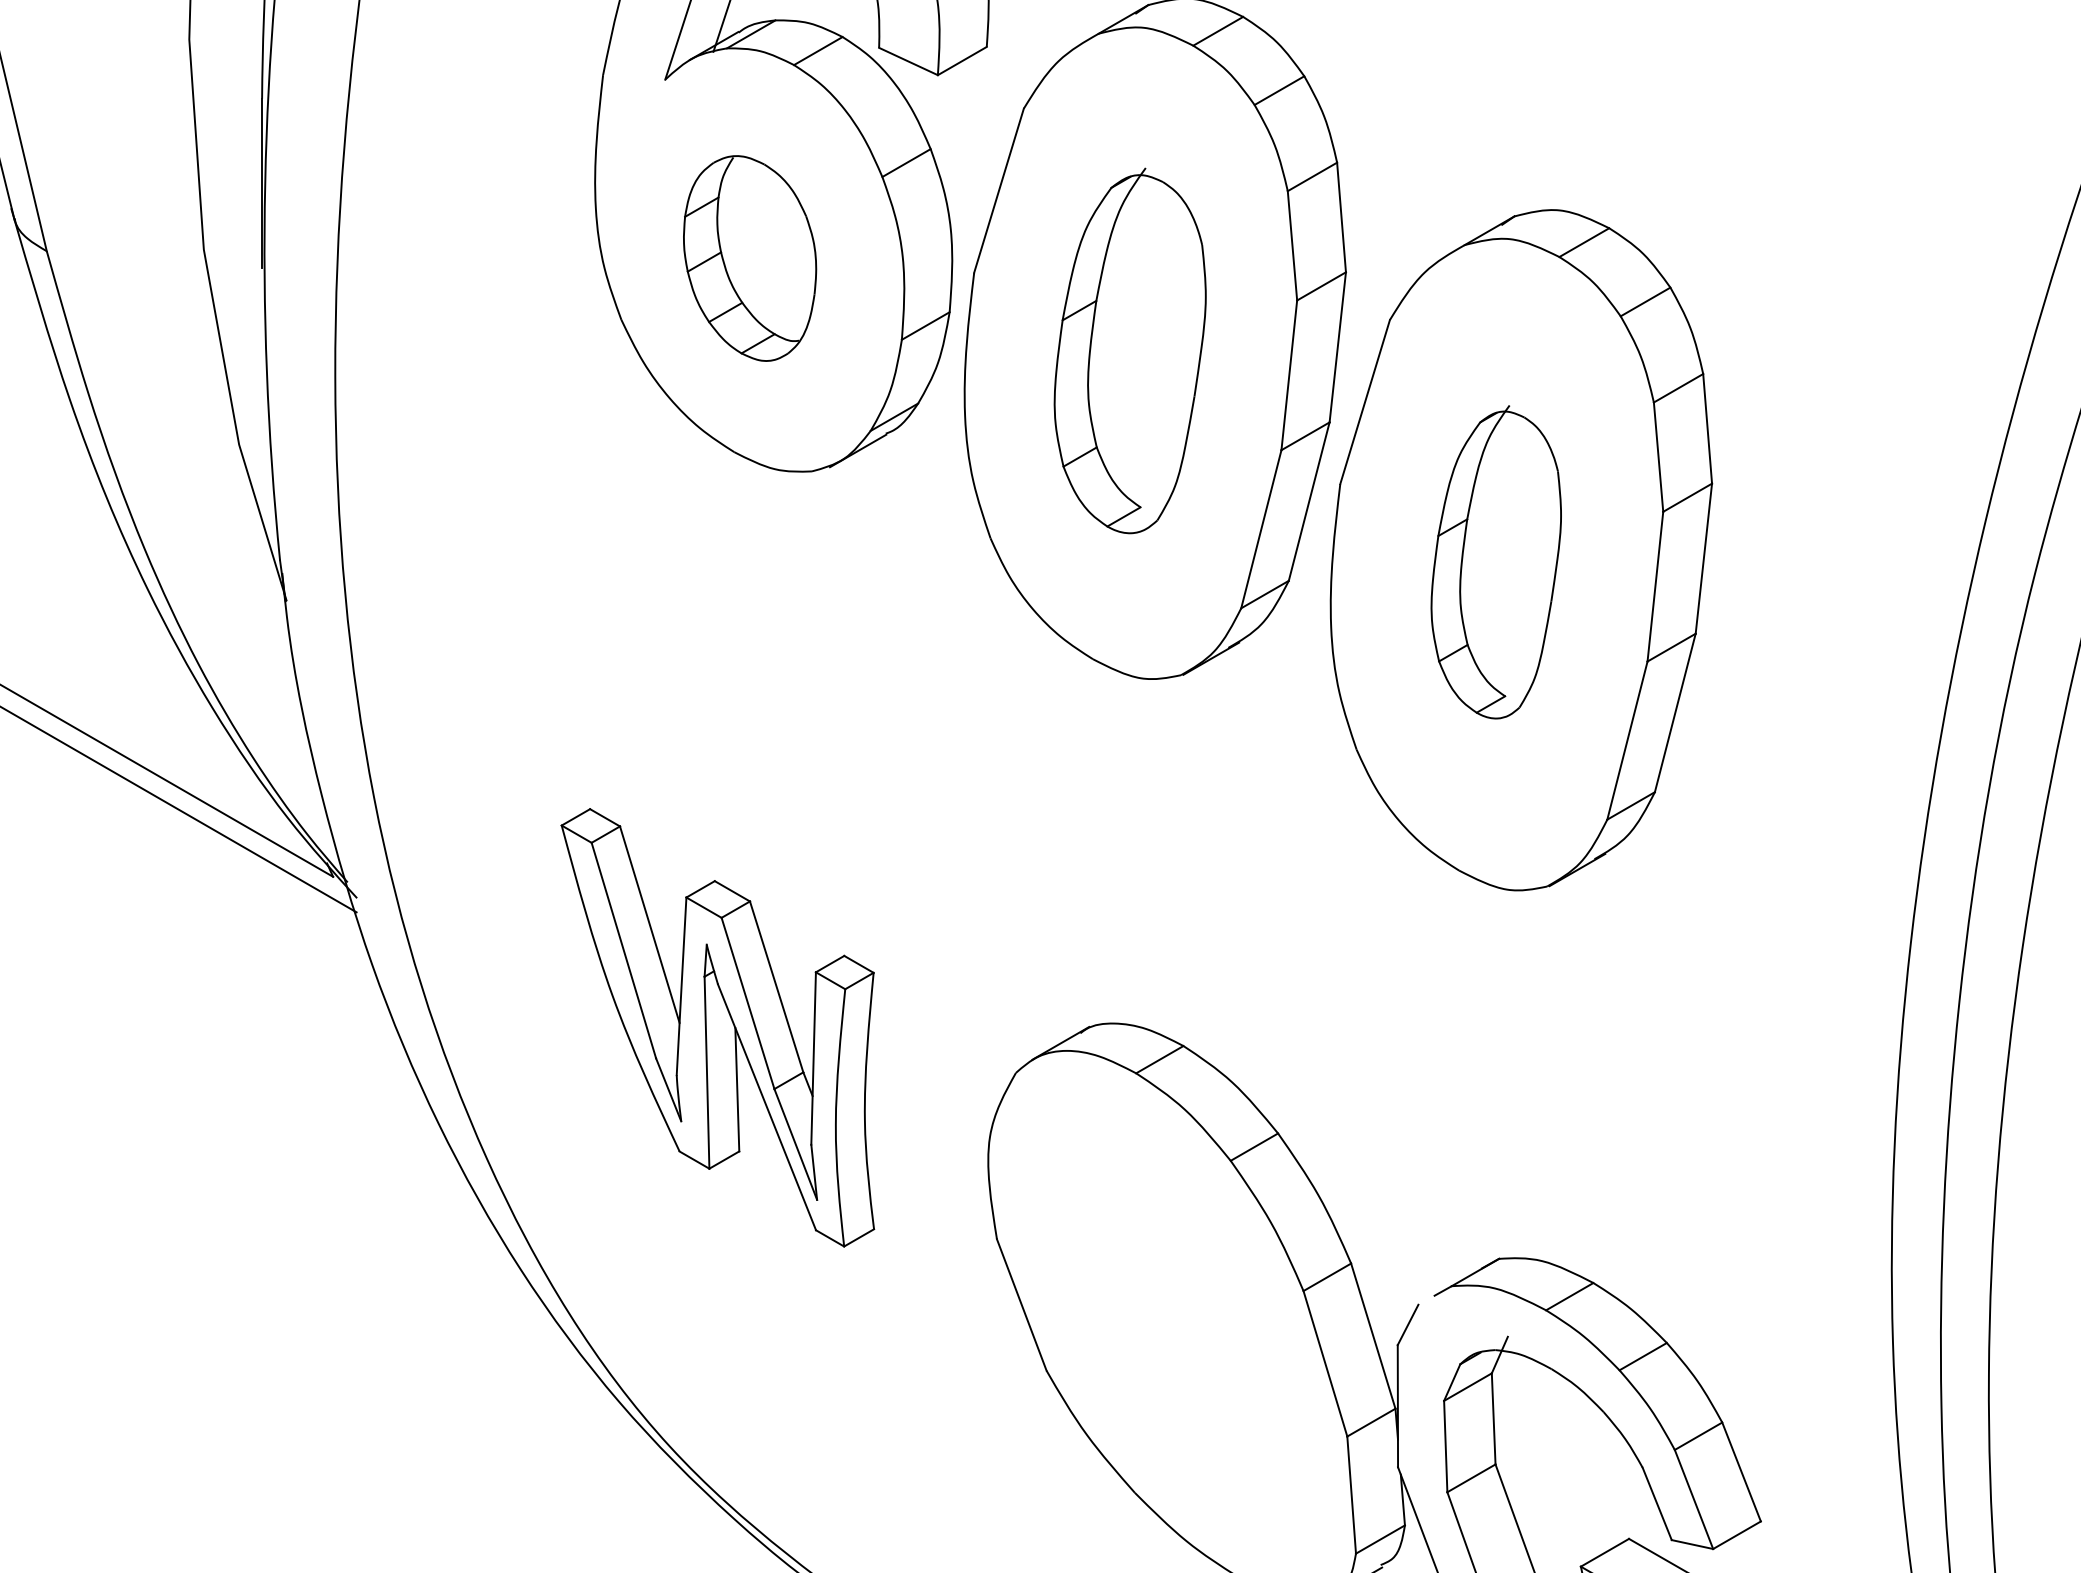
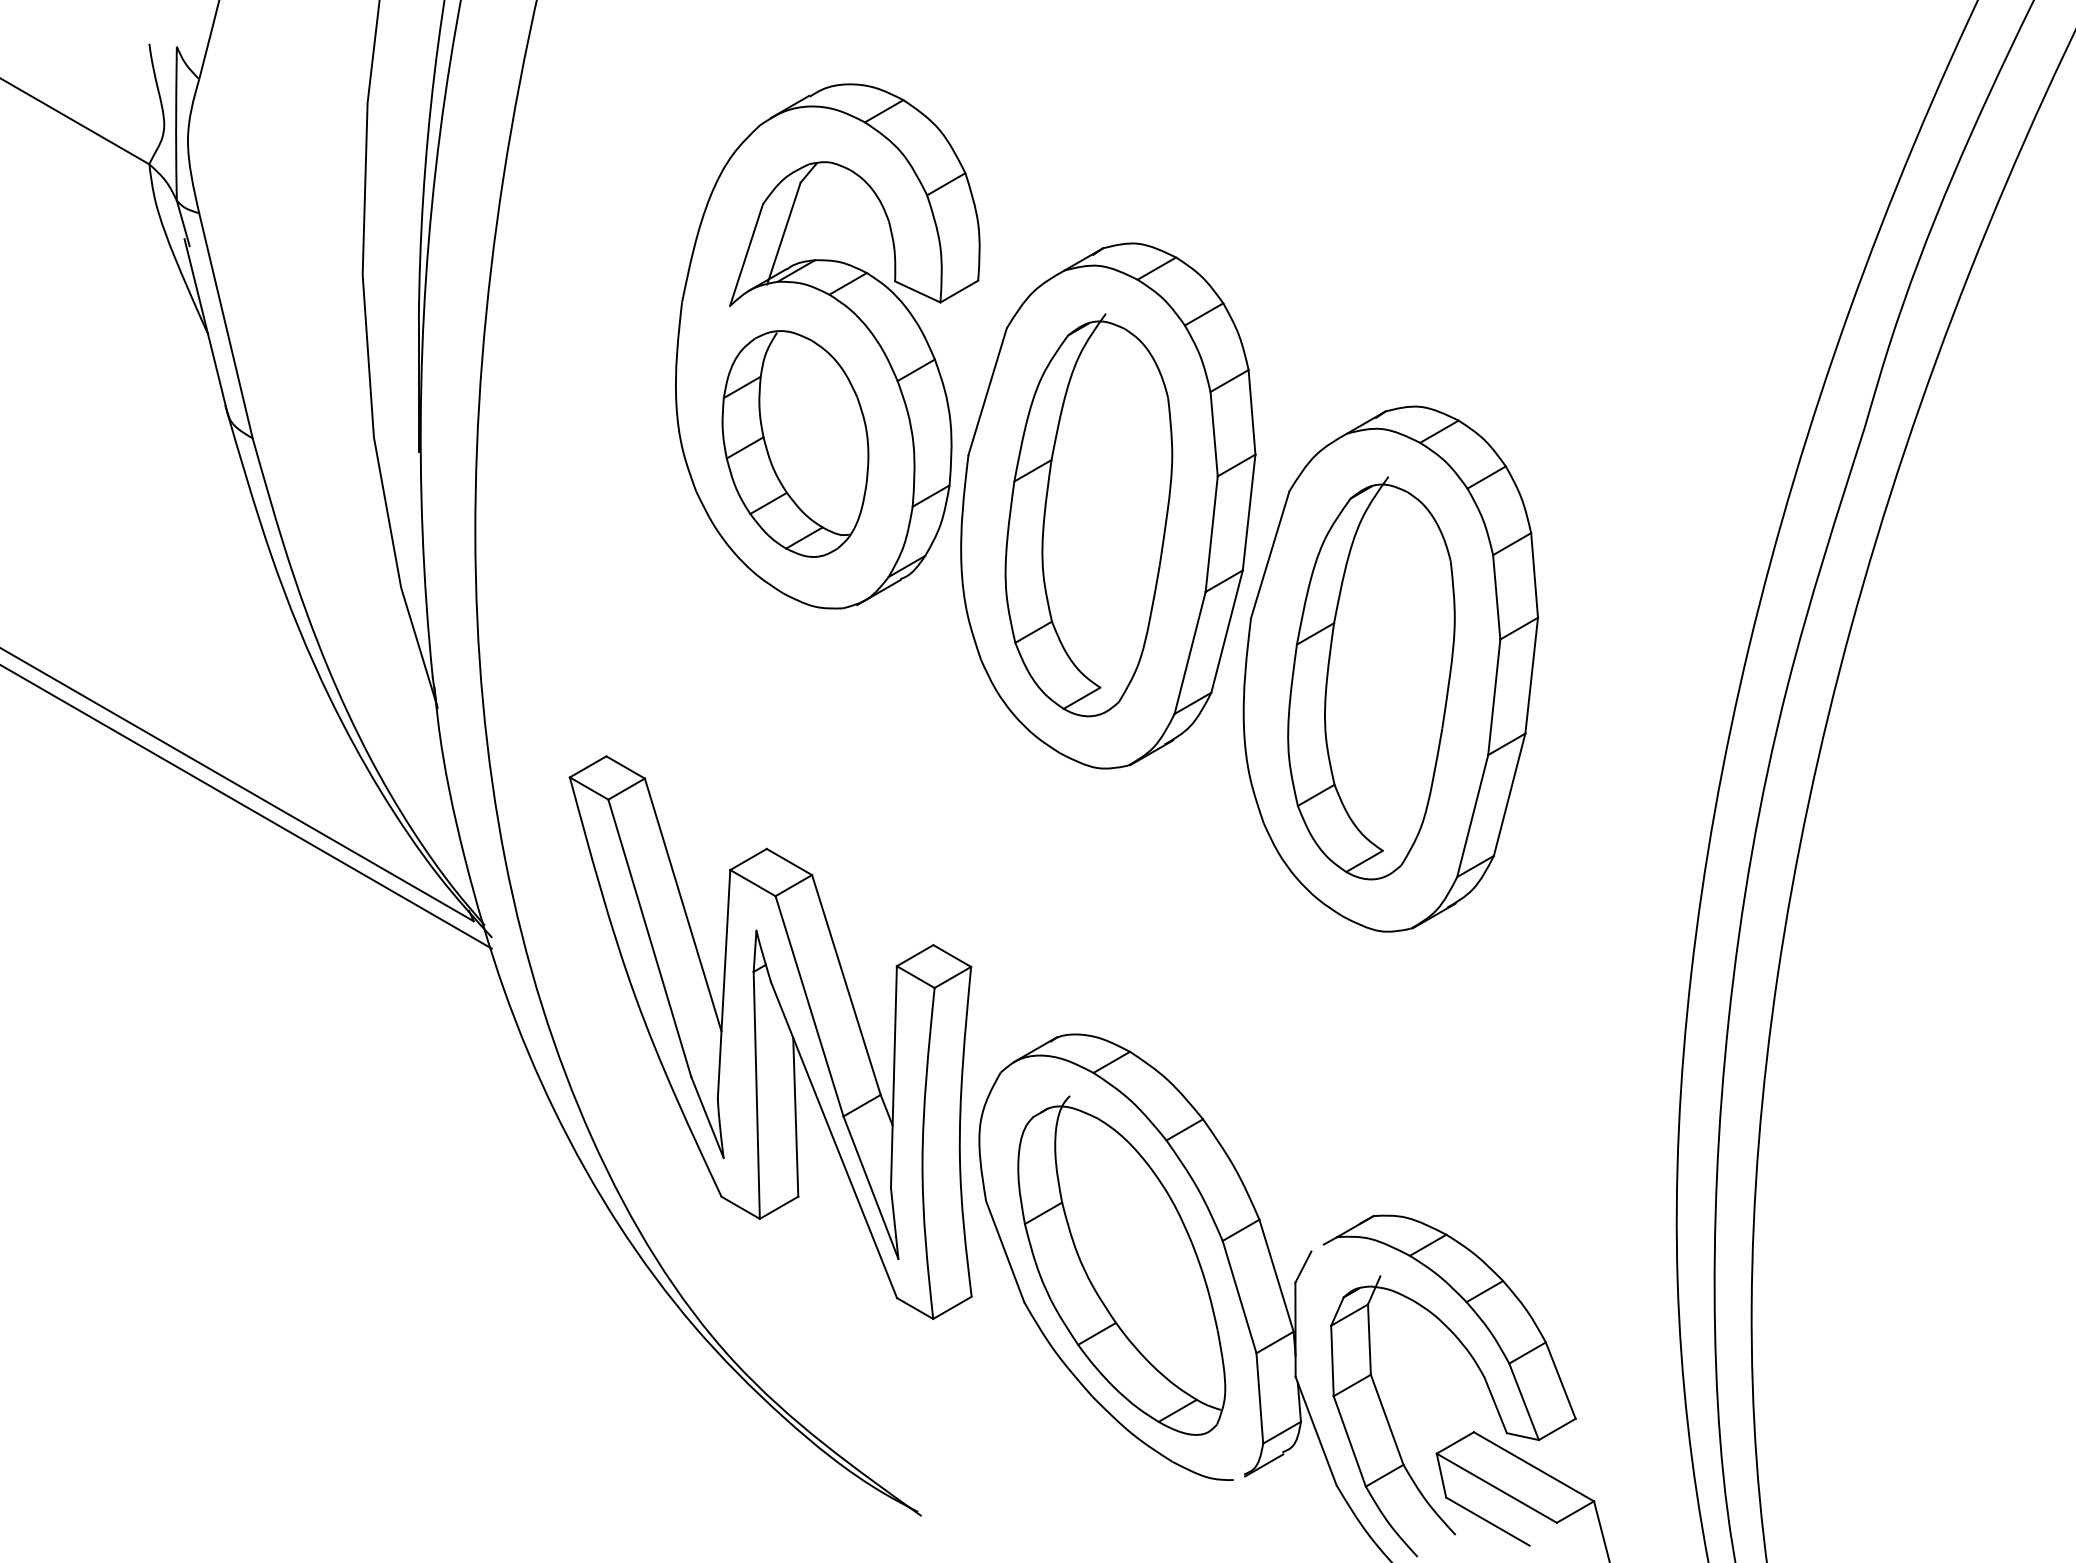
part: (750, 257) -> (795, 443), size x1.43
part: (1129, 351) -> (1088, 515), size x1.43
part: (1496, 562) -> (1371, 678), size x1.67
part: (717, 1027) -> (770, 1037), size x1.67
part: (1172, 1322) -> (1121, 1265), added

